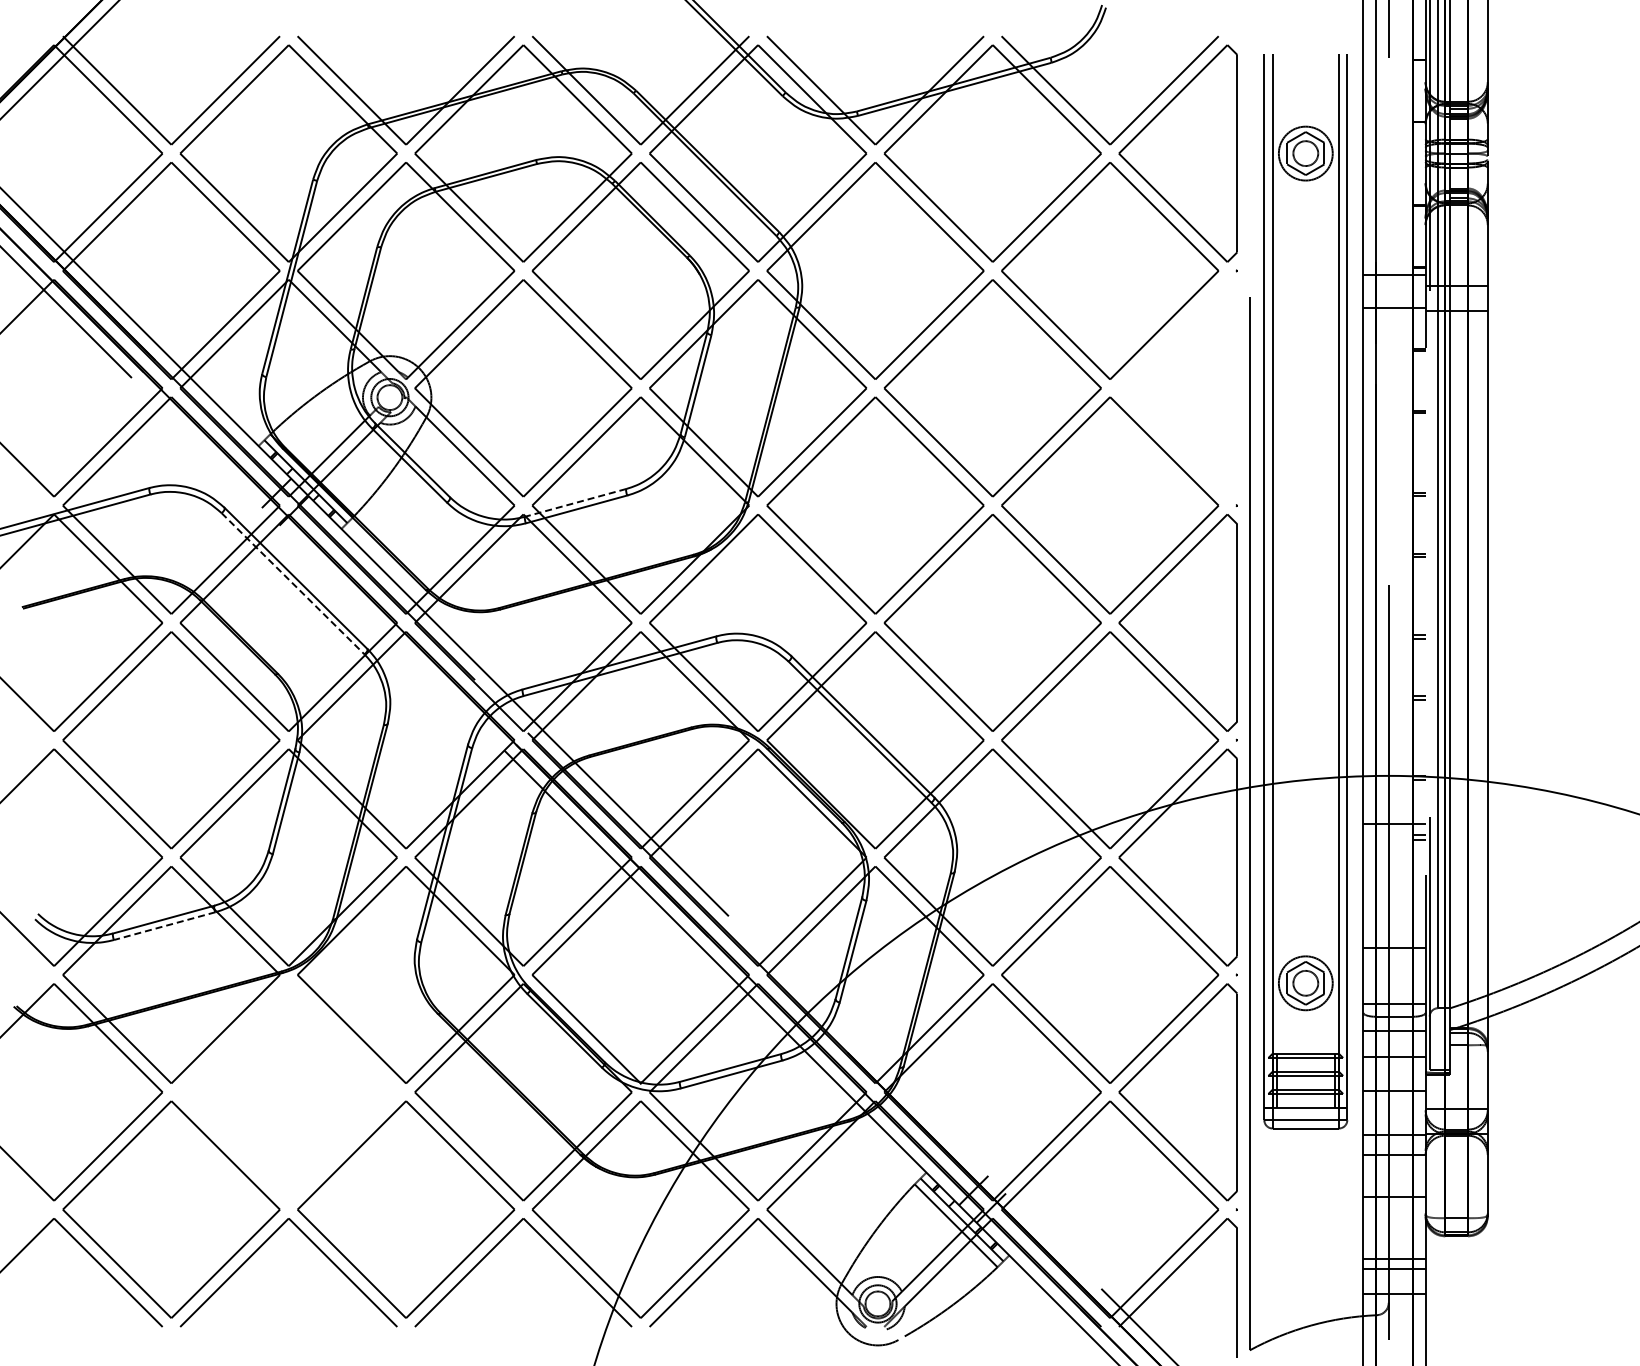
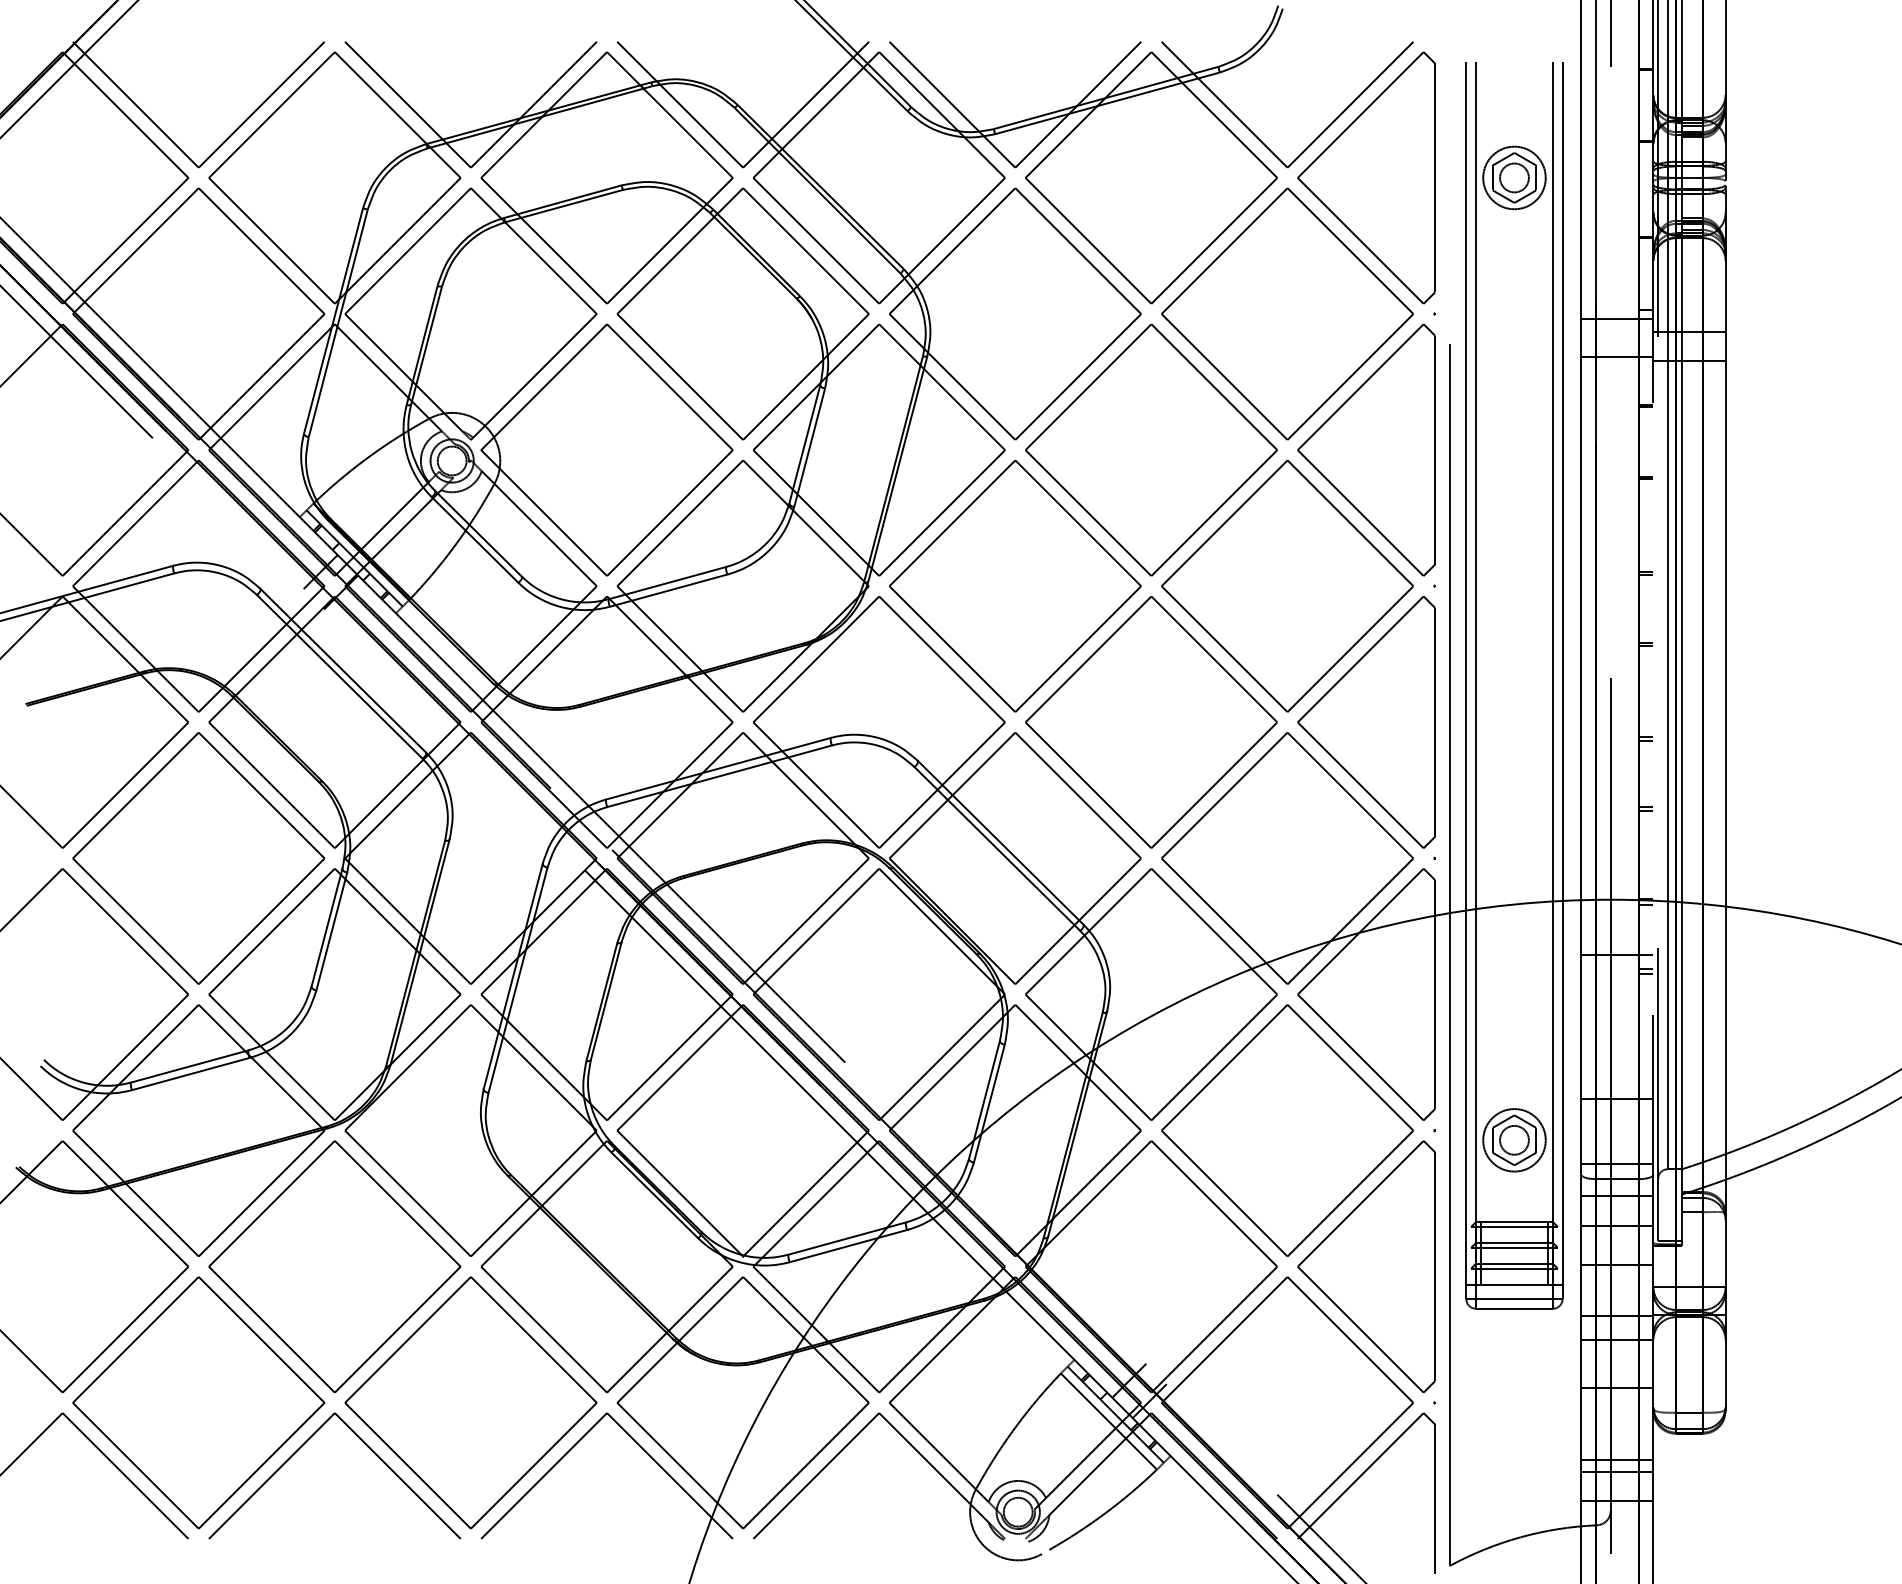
part: (1177, 388) -> (1365, 450), added
line: (575, 502) -> (667, 582), dashed -> solid
line: (293, 584) -> (340, 677), dashed -> solid
line: (164, 926) -> (190, 1074), dashed -> solid
part: (288, 1092) -> (334, 1266), added

